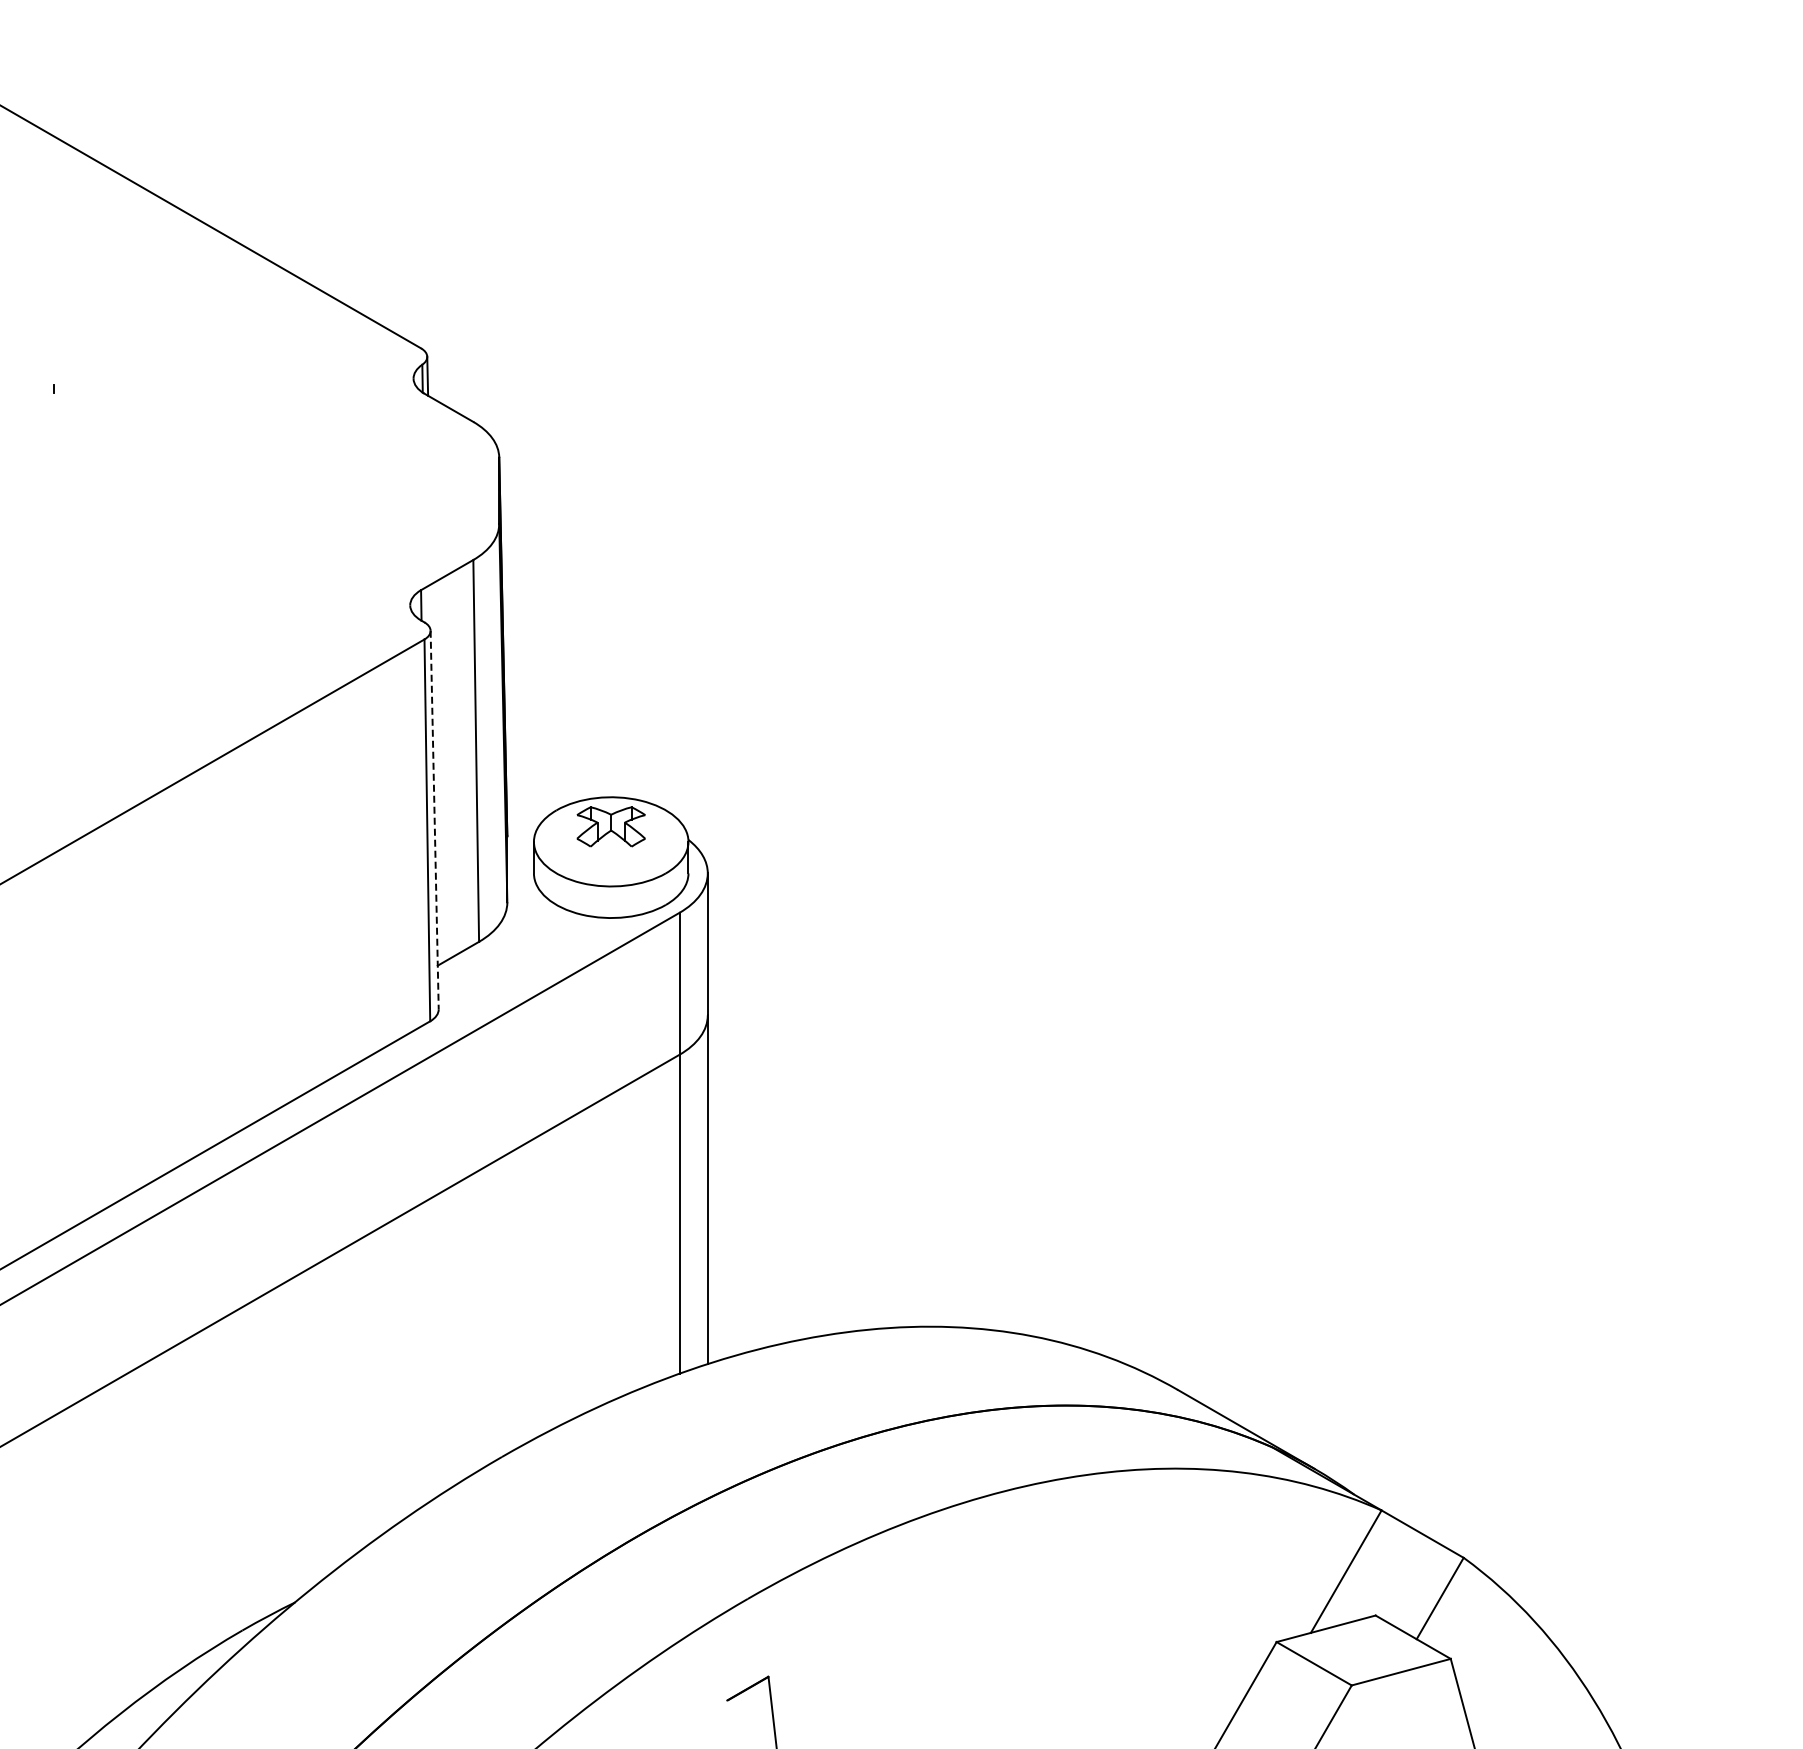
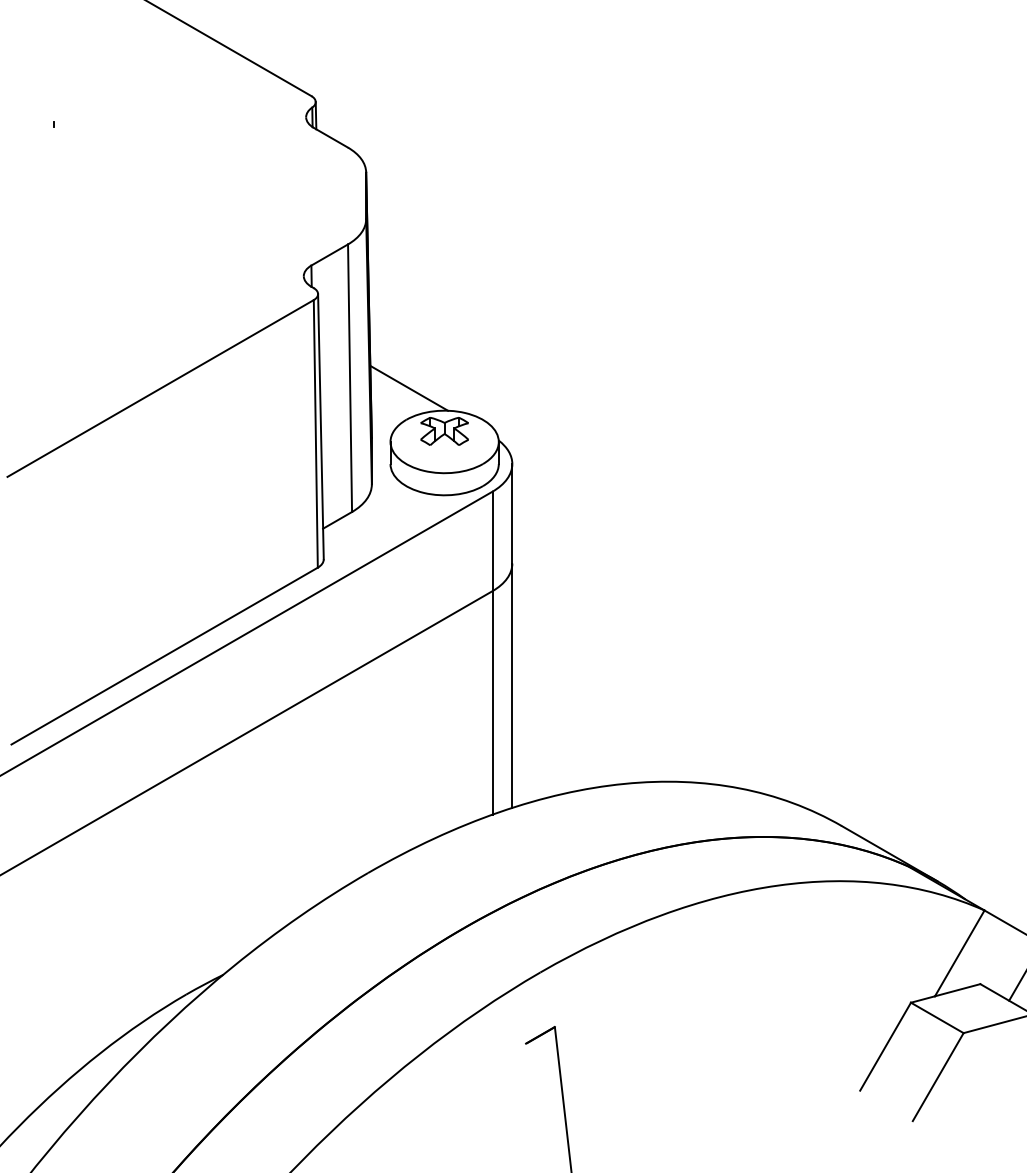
line: (560, 765) -> (409, 388), added
line: (434, 820) -> (320, 426), dashed -> solid

